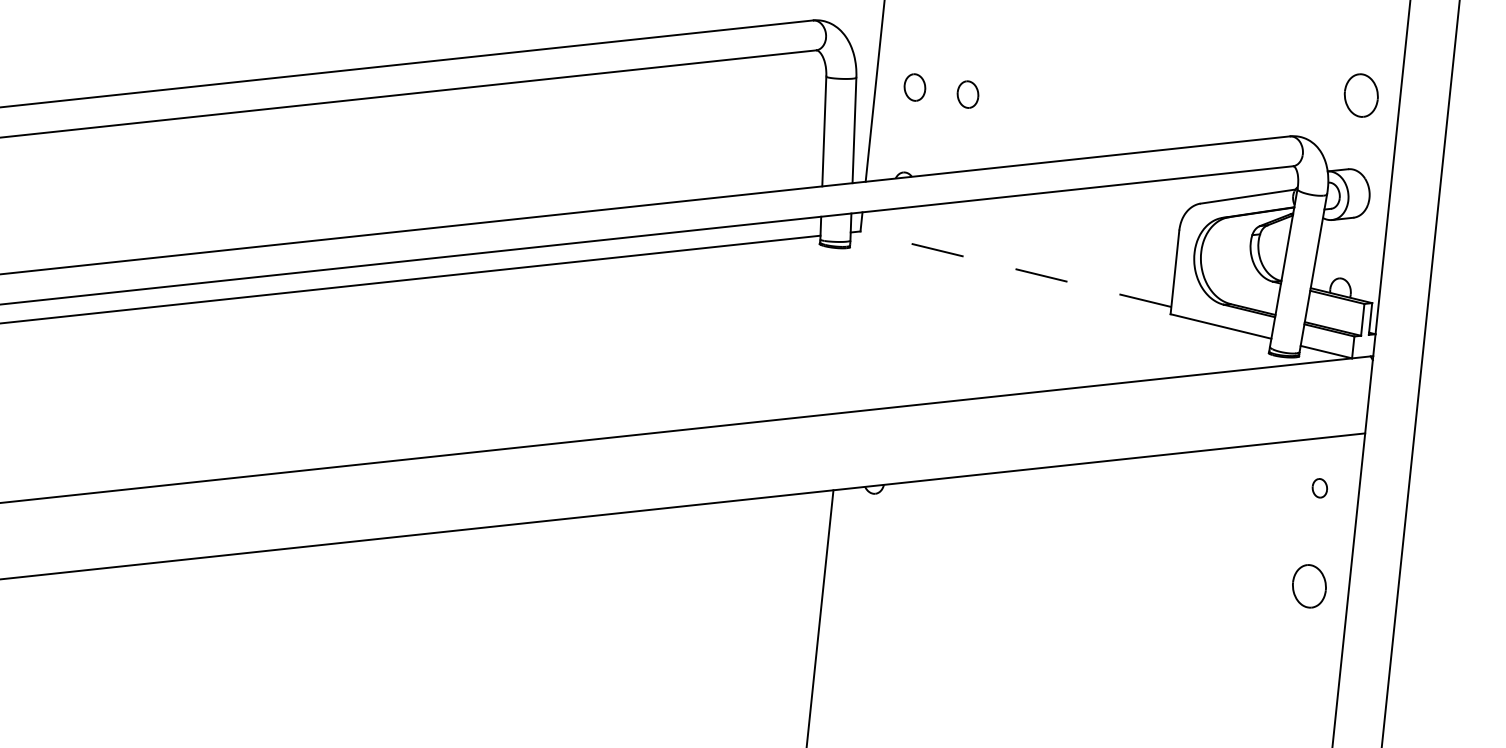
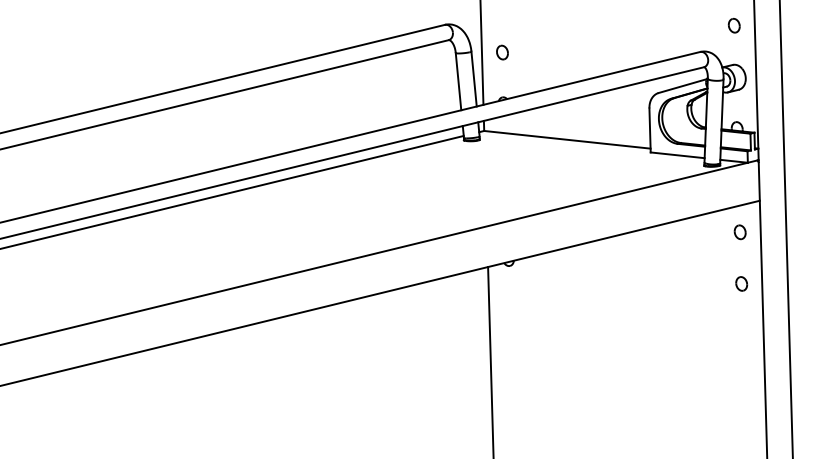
part: (968, 94) -> (530, 52), removed
part: (1359, 94) -> (733, 25), size x0.62
line: (1016, 268) -> (567, 139), dashed -> solid
part: (1318, 488) -> (739, 232), size x1.43
part: (1309, 585) -> (741, 283), size x0.62

